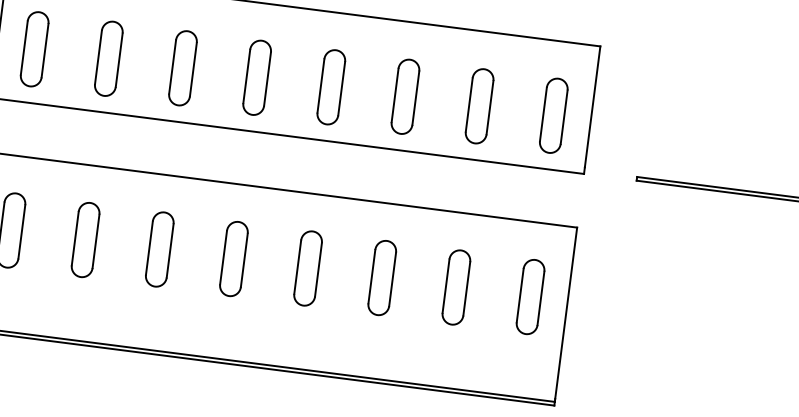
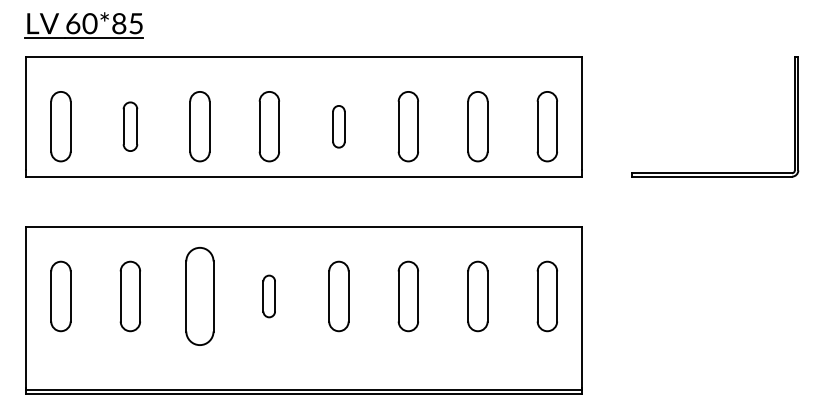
part: (108, 58) -> (130, 126), size x0.7
part: (330, 87) -> (338, 126), size x0.6
part: (159, 249) -> (199, 296), size x1.4
part: (232, 258) -> (268, 296), size x0.6

